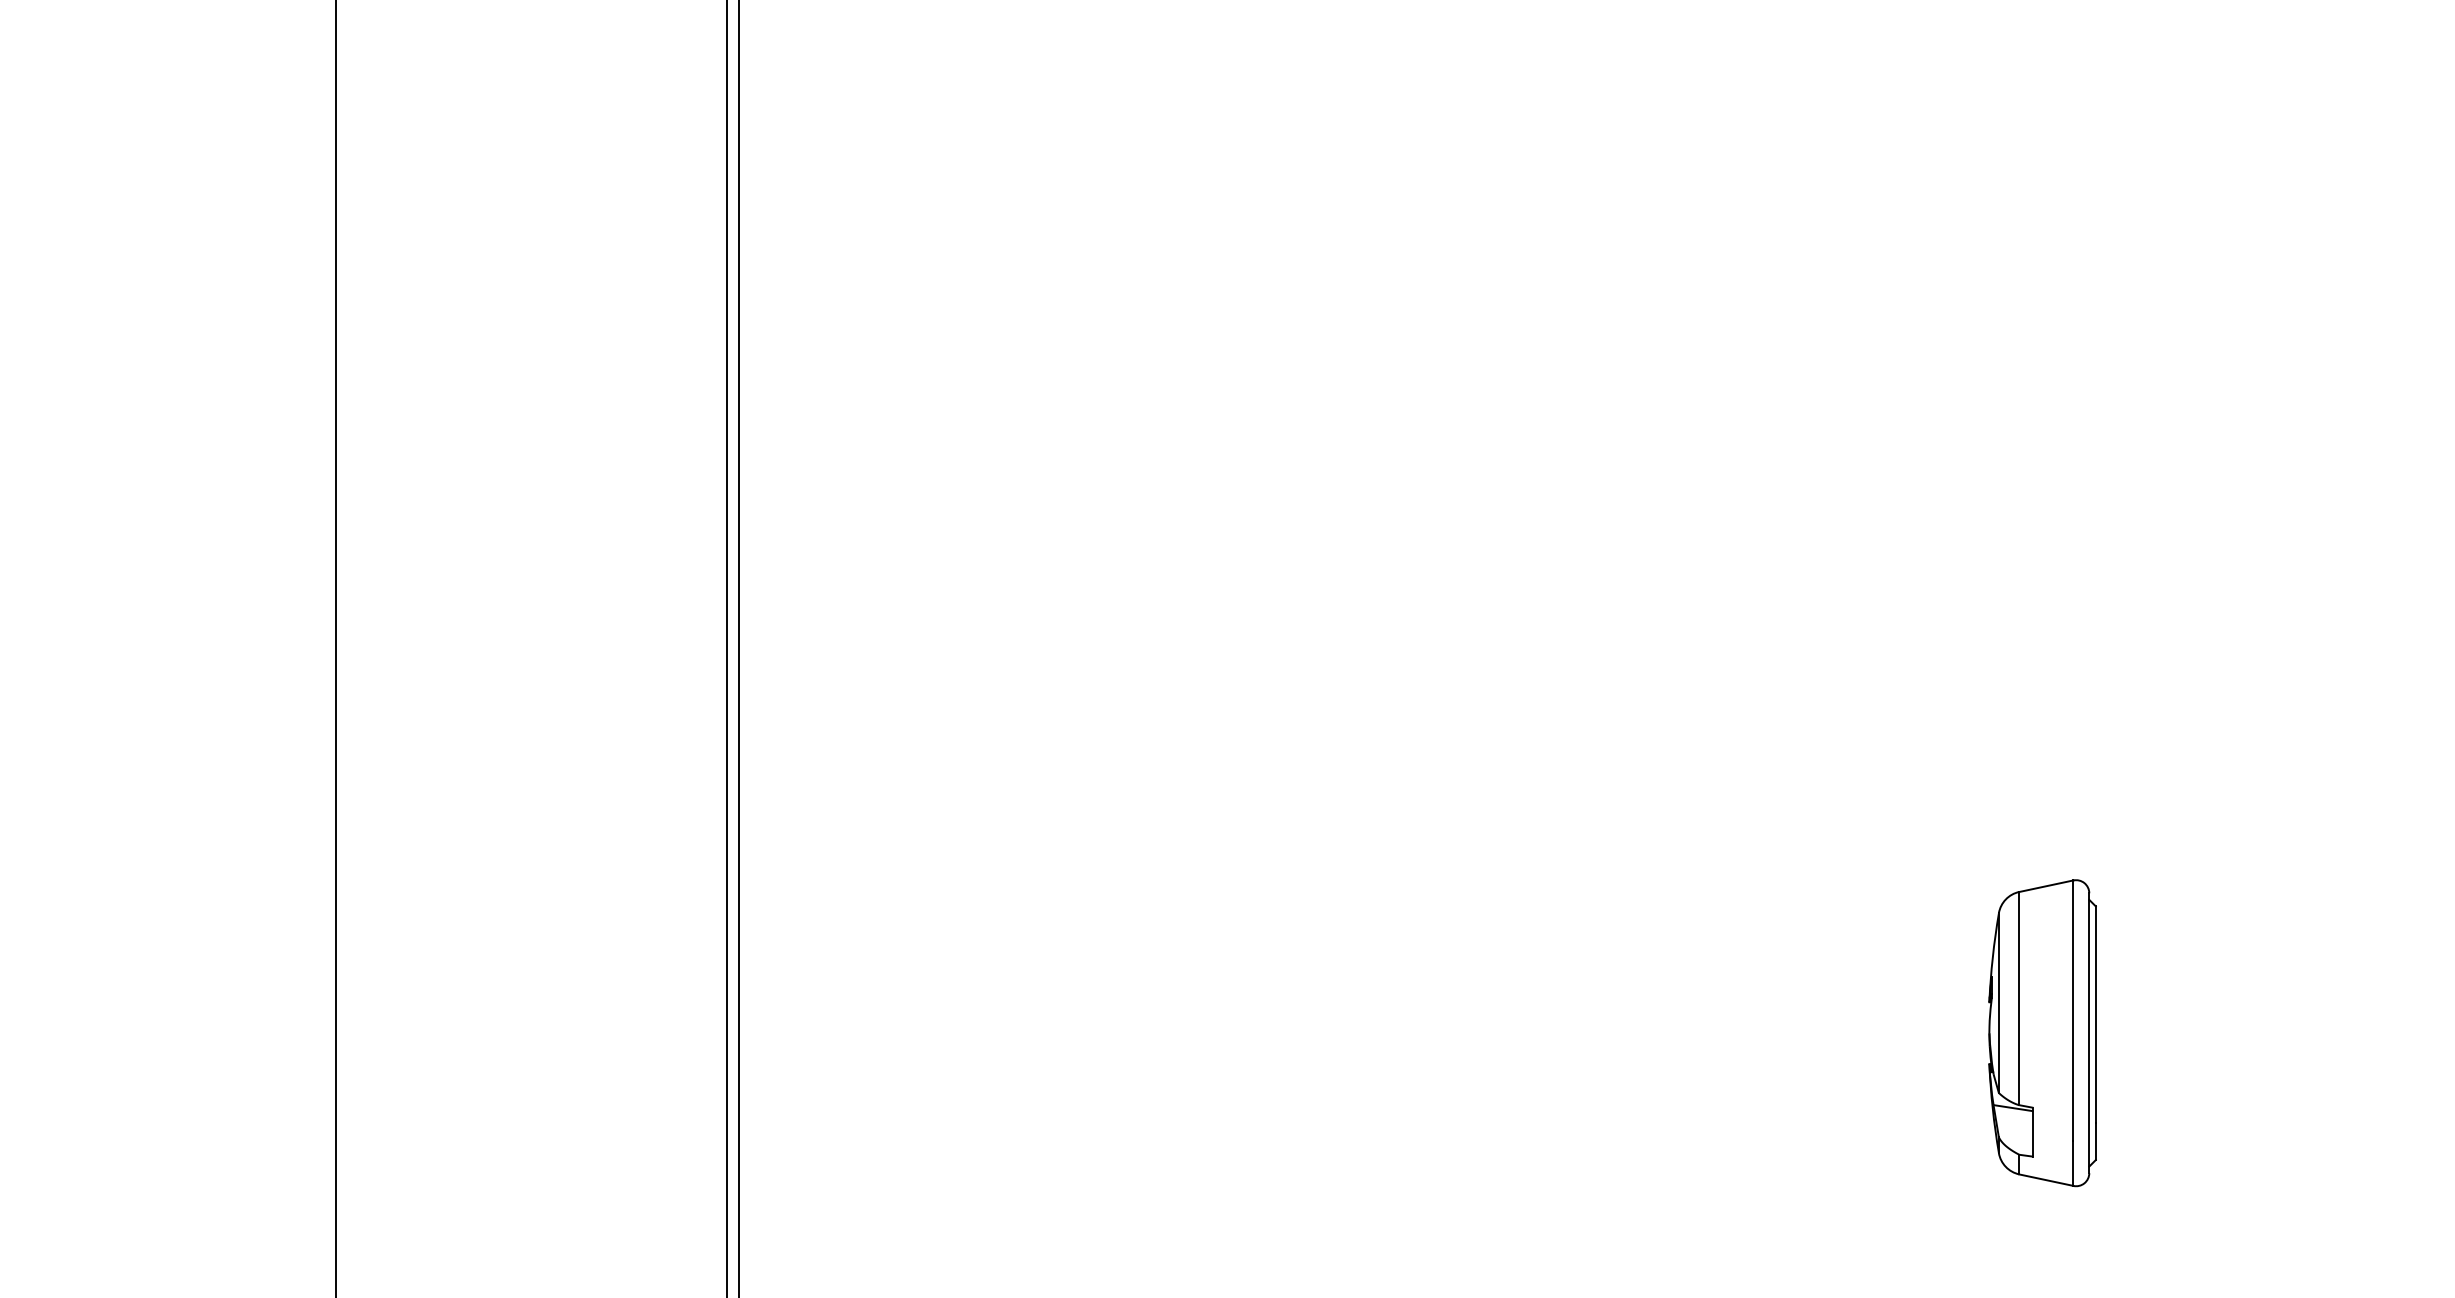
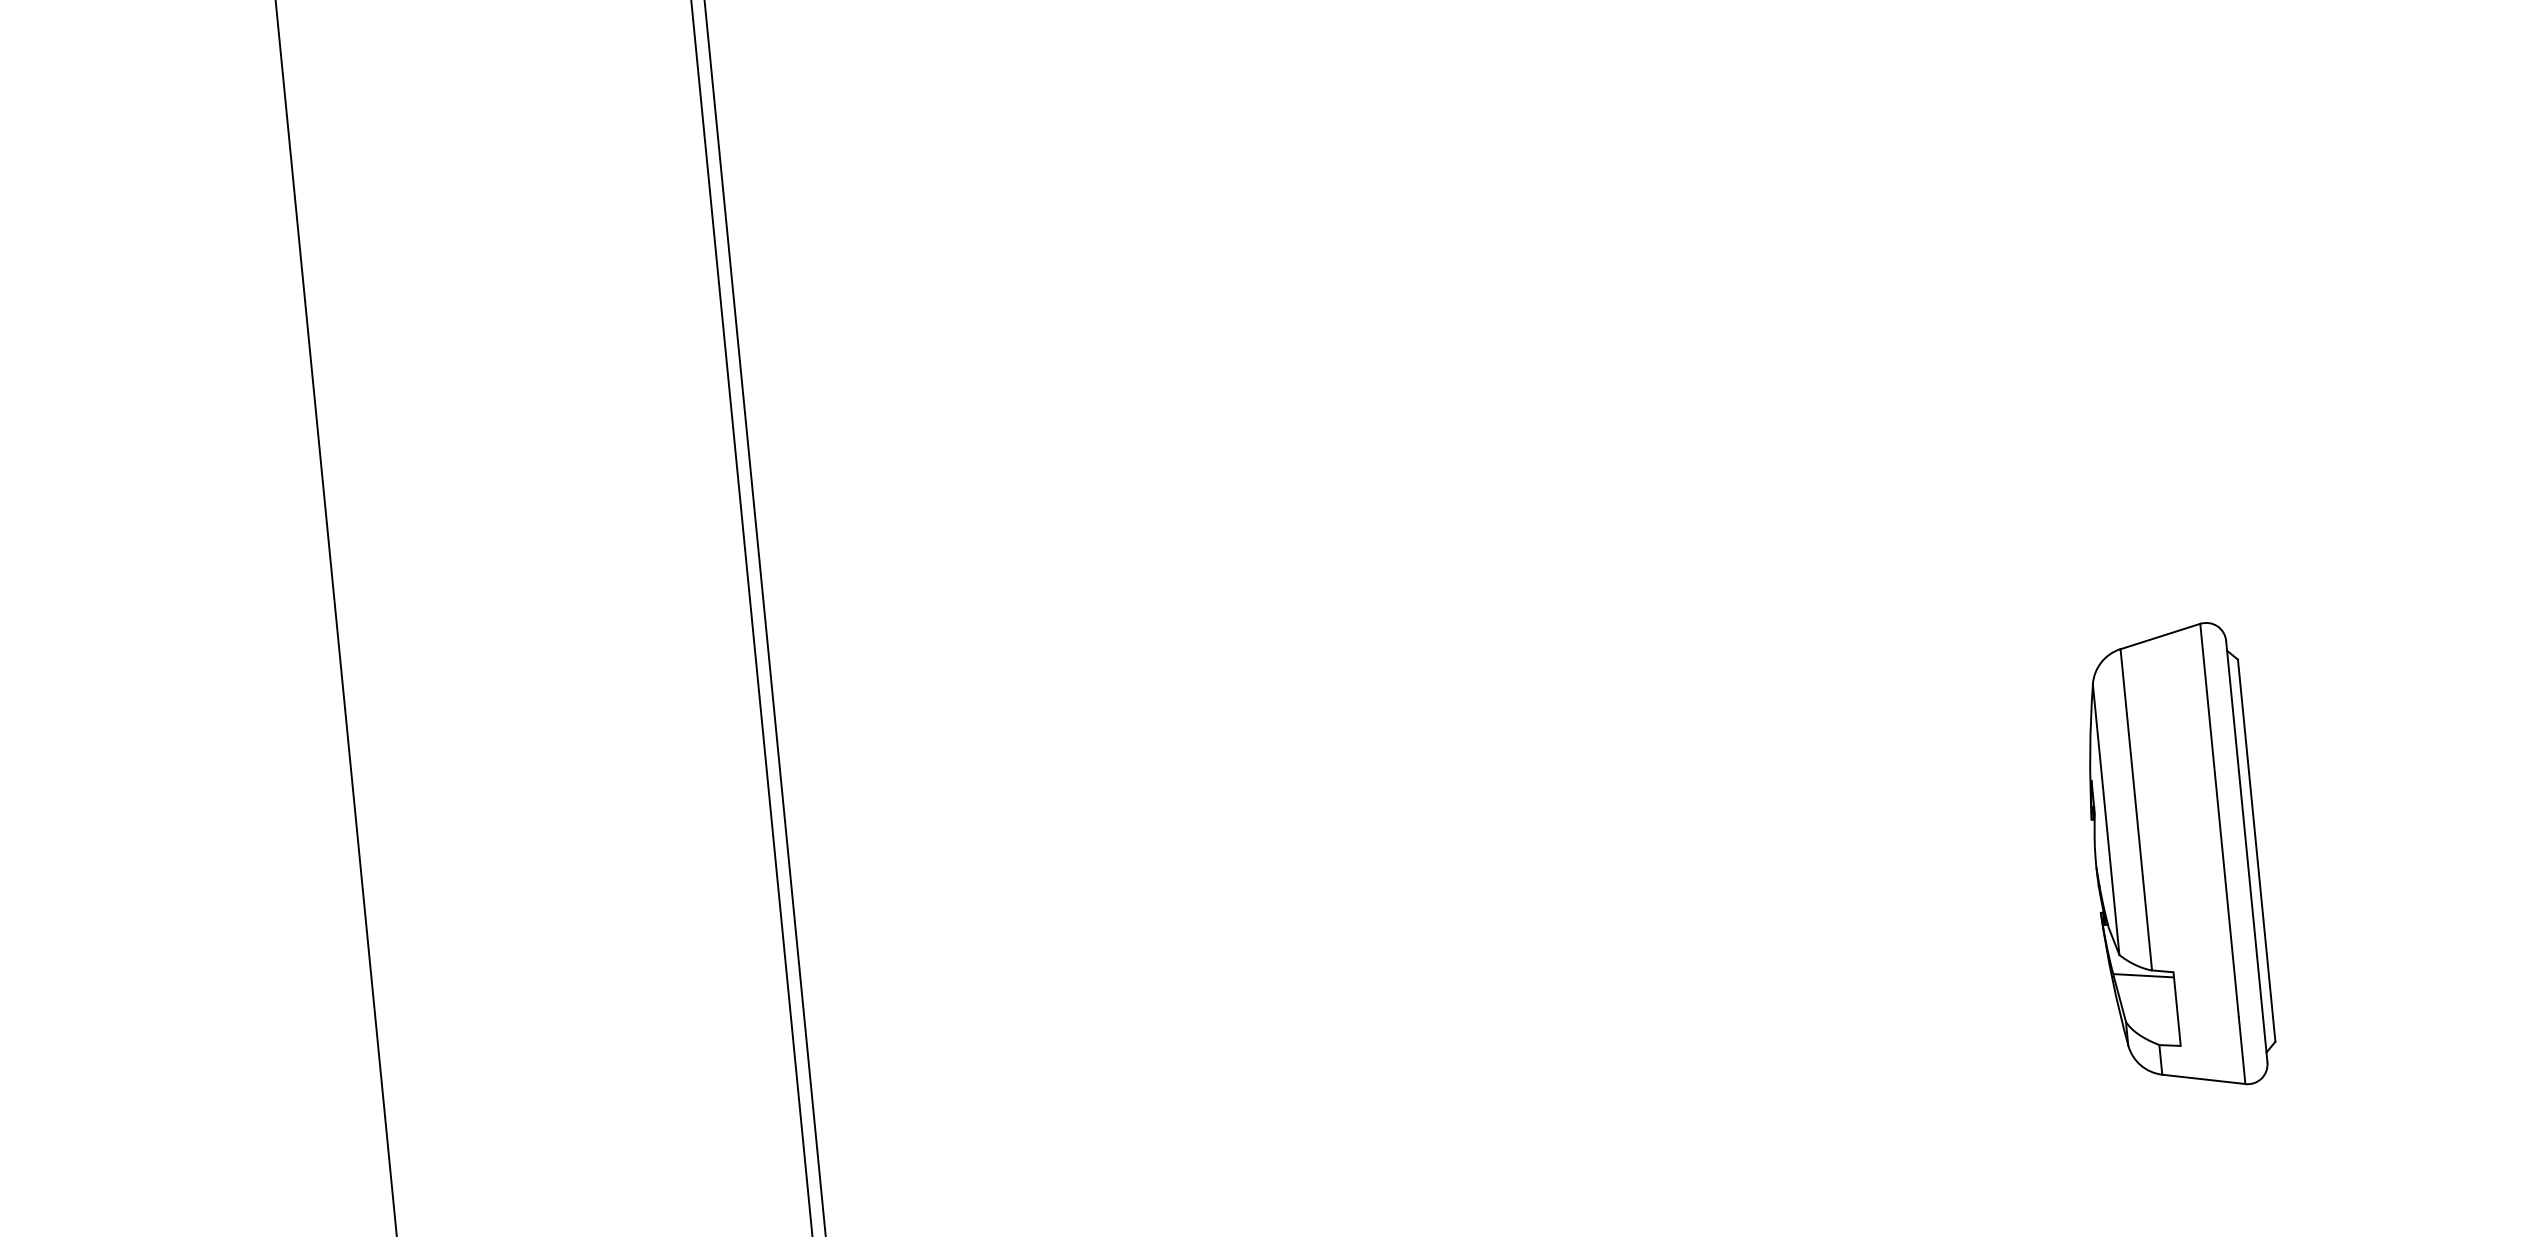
part: (2042, 1032) -> (2176, 857), size x1.43

